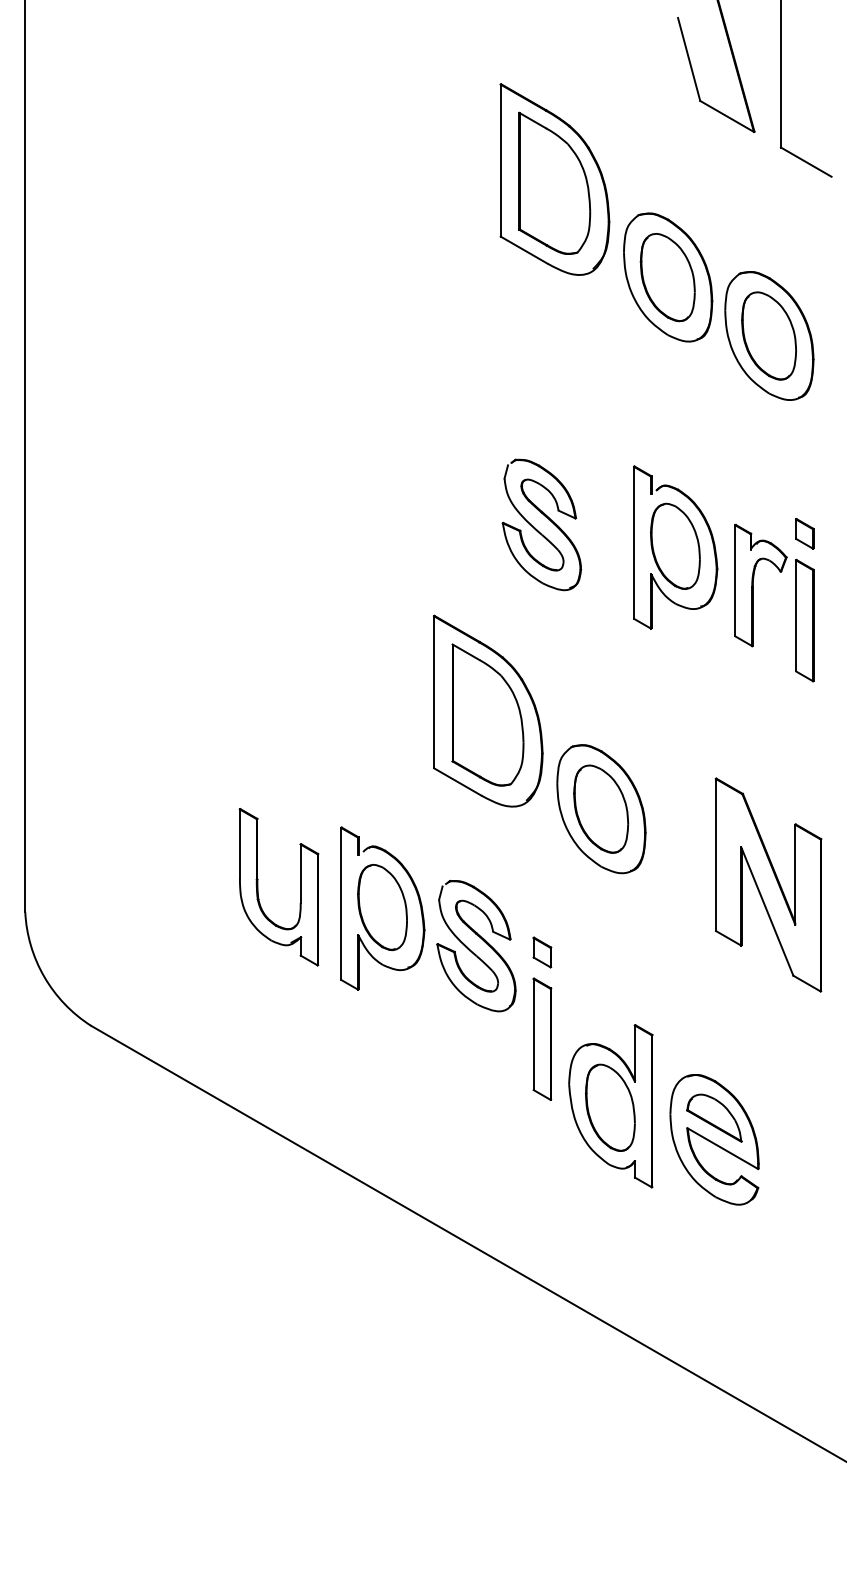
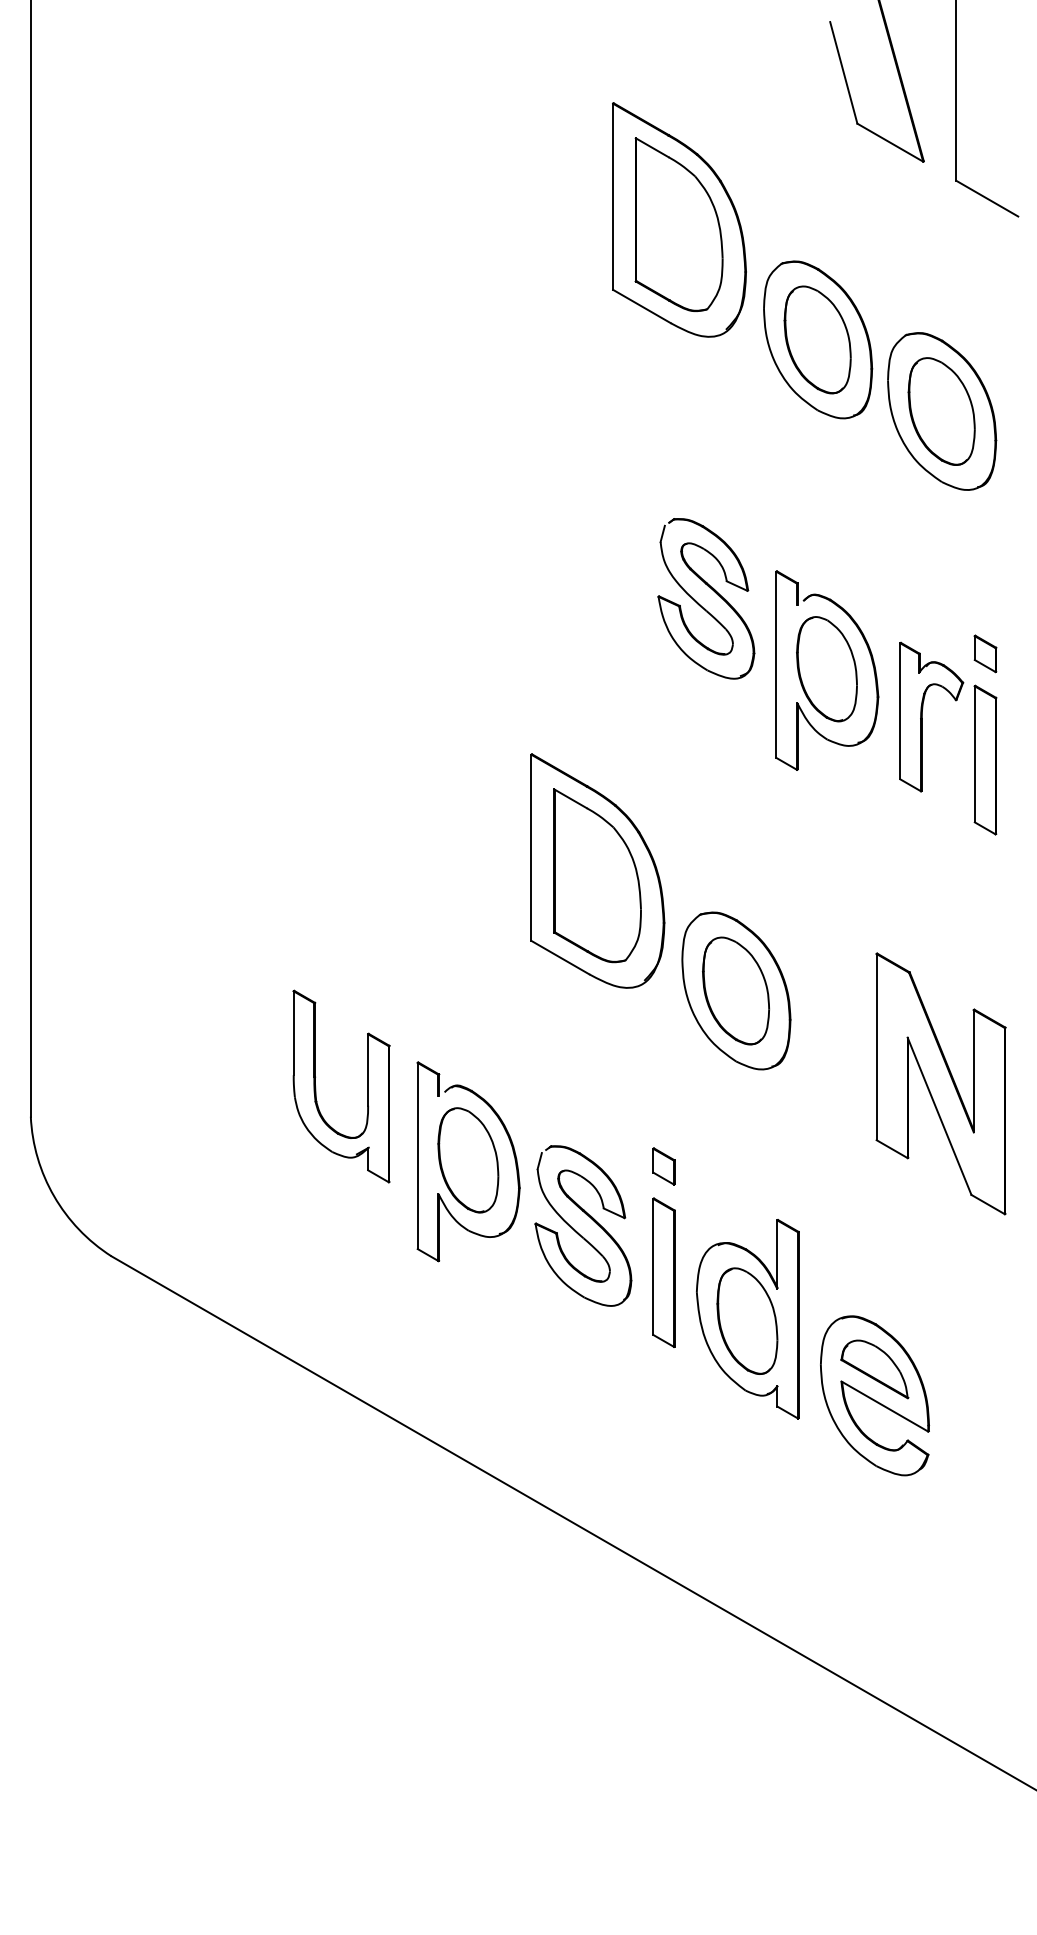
part: (536, 528) -> (699, 603), moved
part: (382, 908) -> (468, 1161), moved
part: (471, 950) -> (577, 1231), moved
part: (610, 1106) -> (747, 1319), moved

